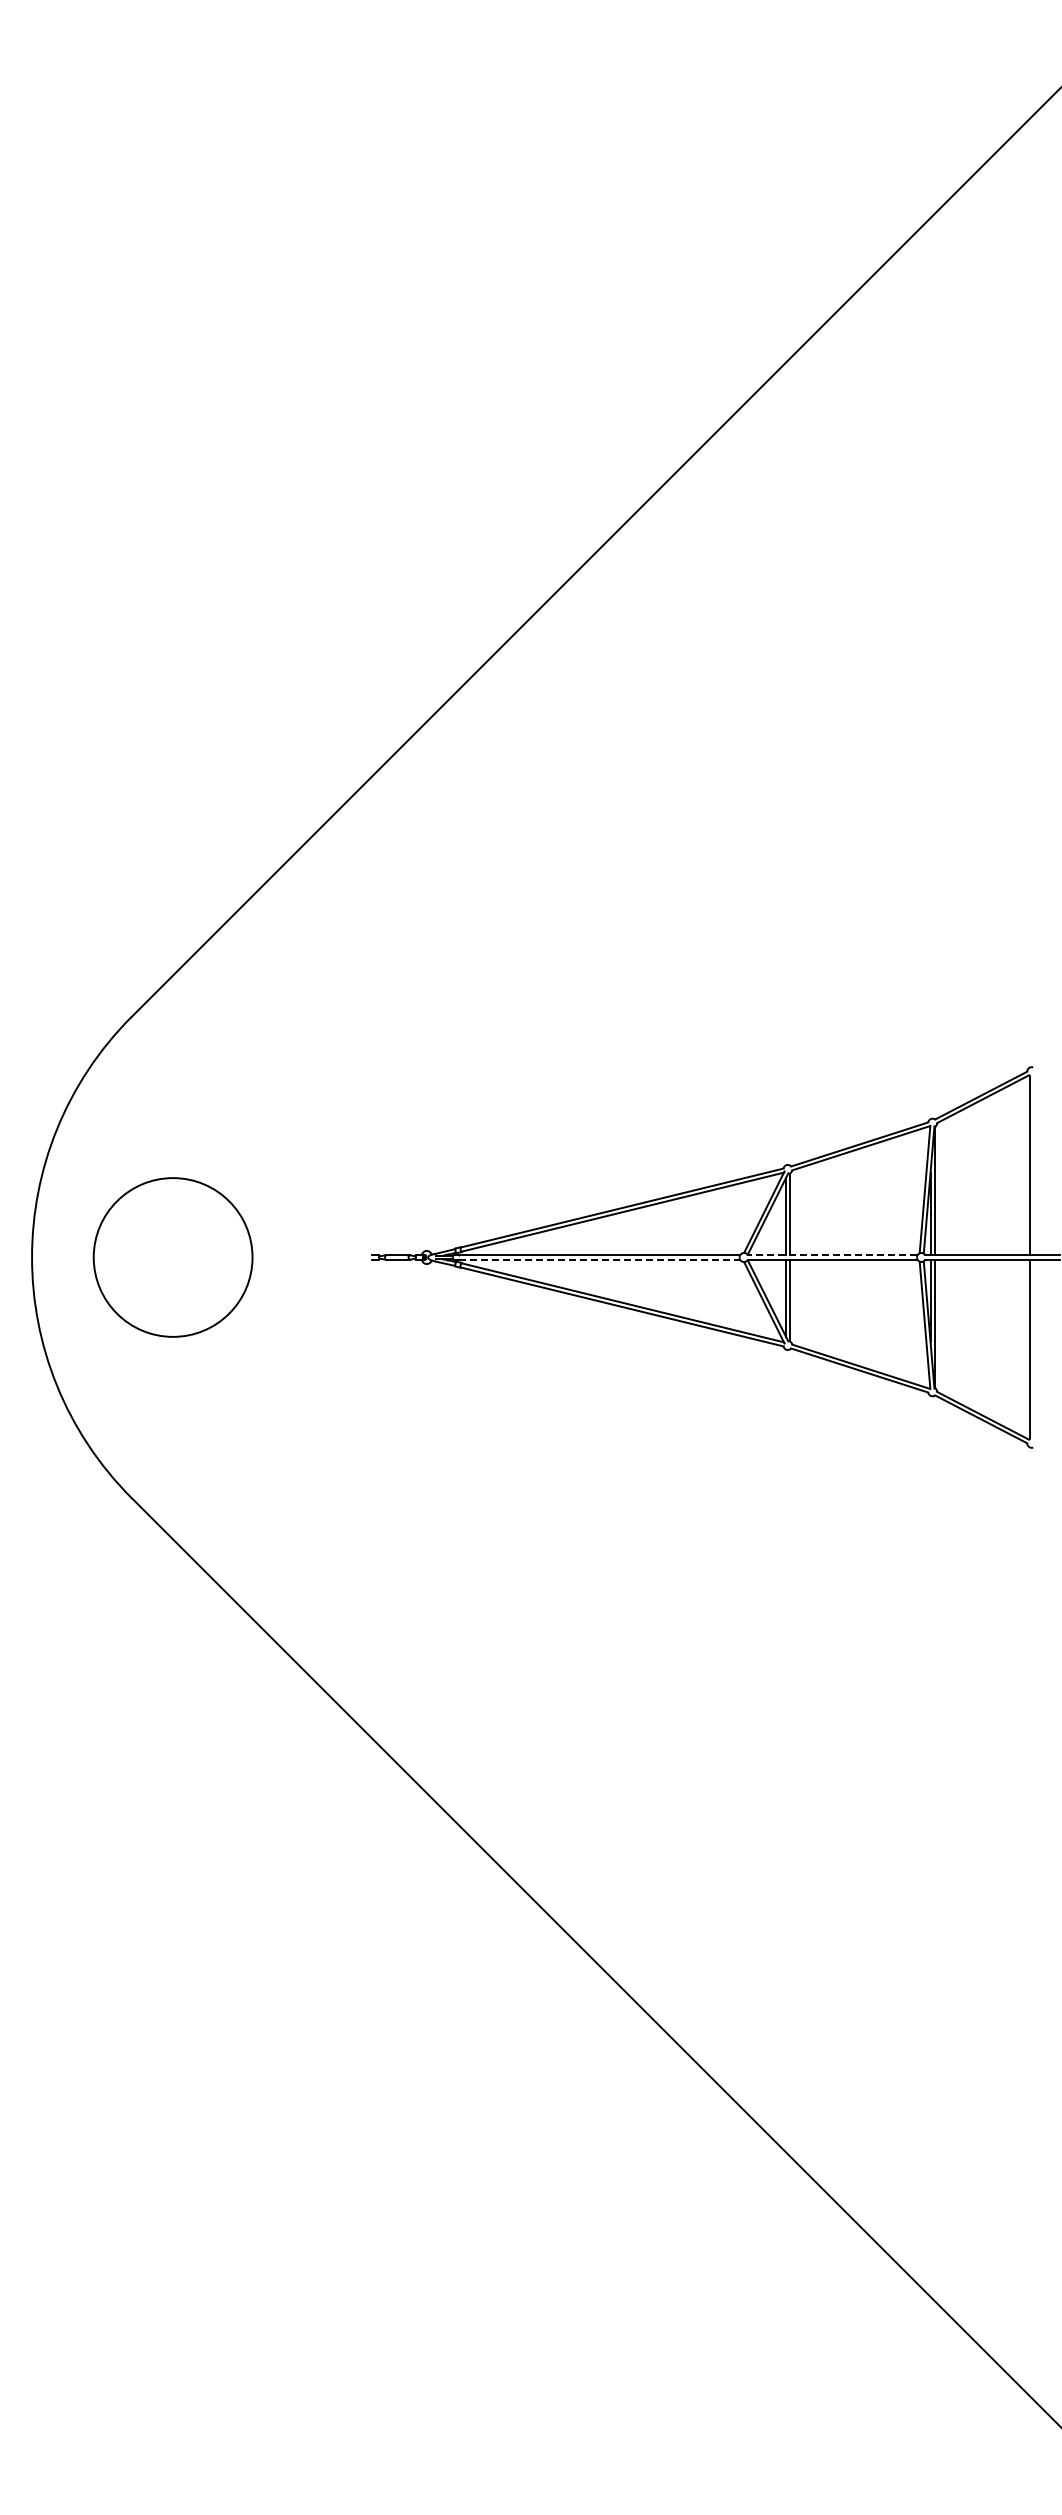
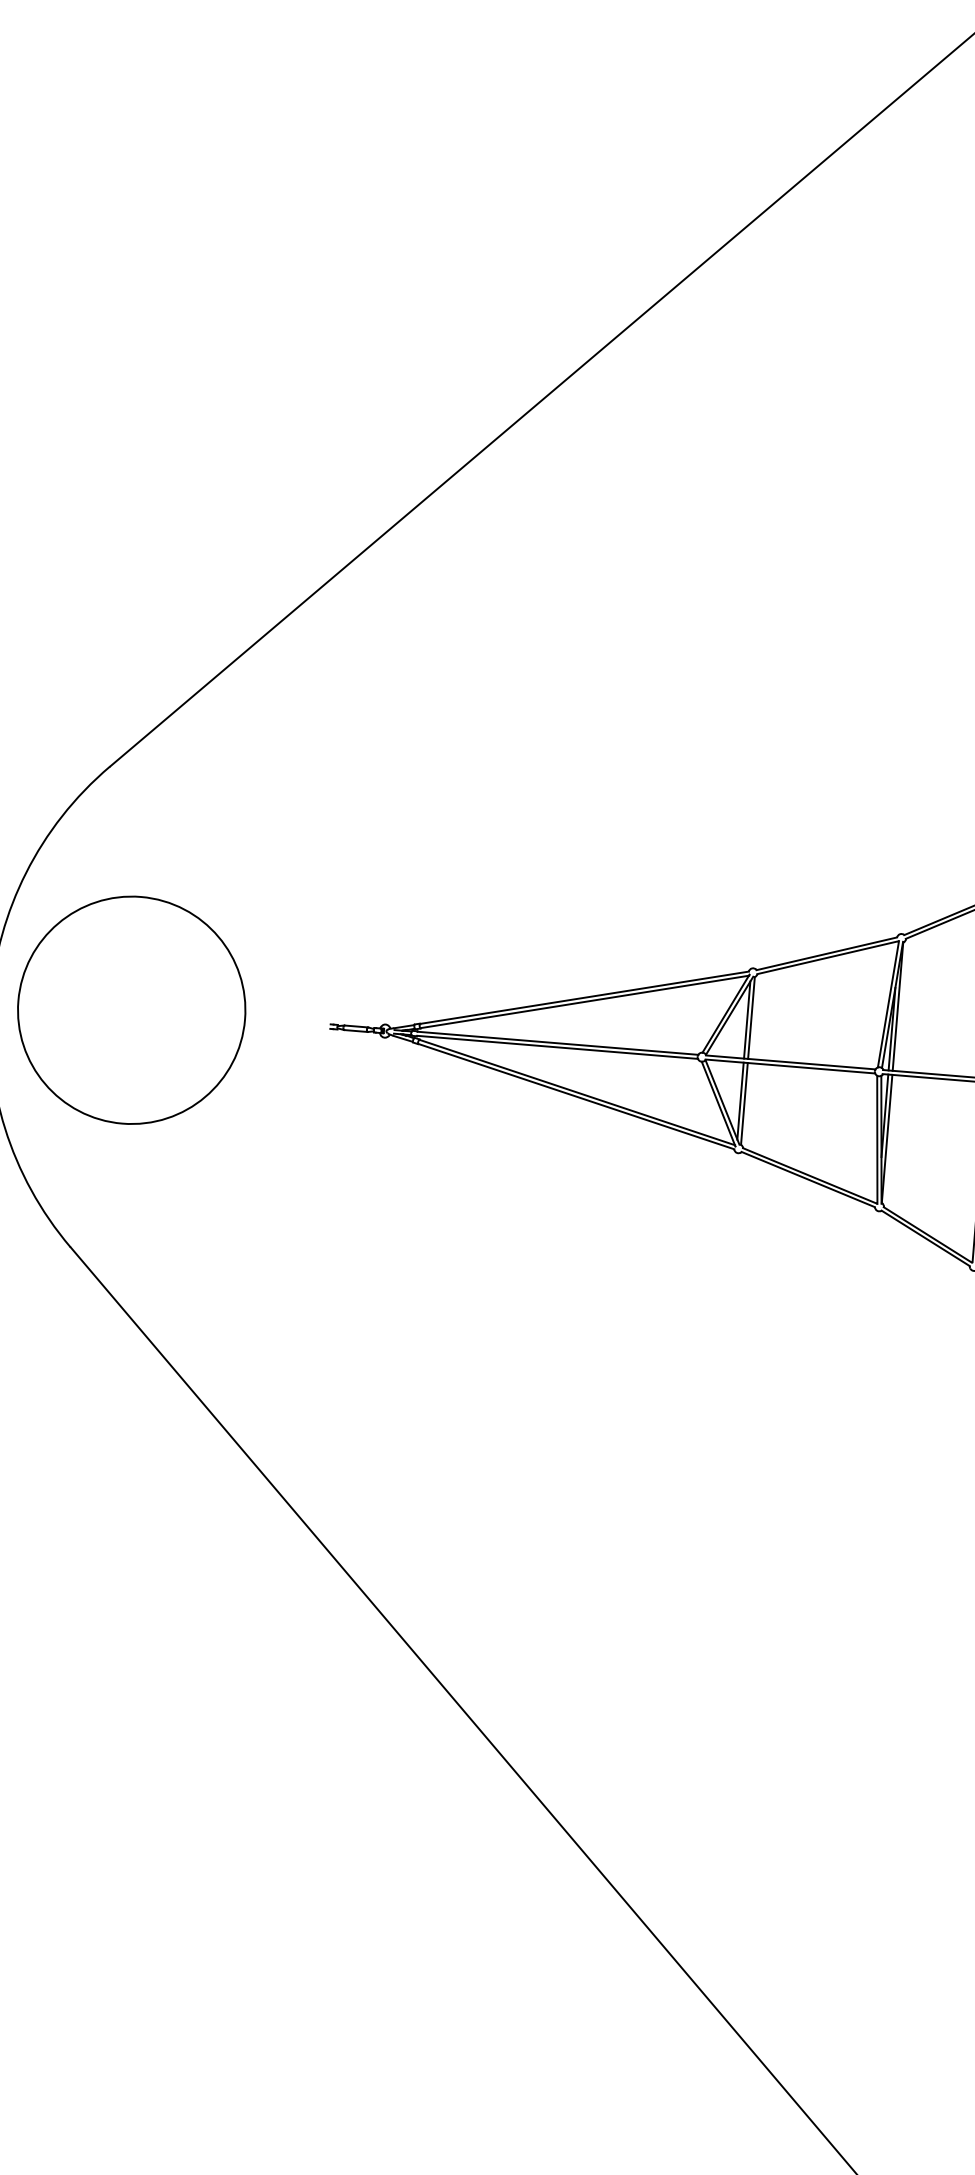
line: (832, 1255) -> (790, 1062), dashed -> solid
circle: (172, 1257) -> (131, 1010), size x1.43
line: (599, 1259) -> (557, 1047), dashed -> solid

